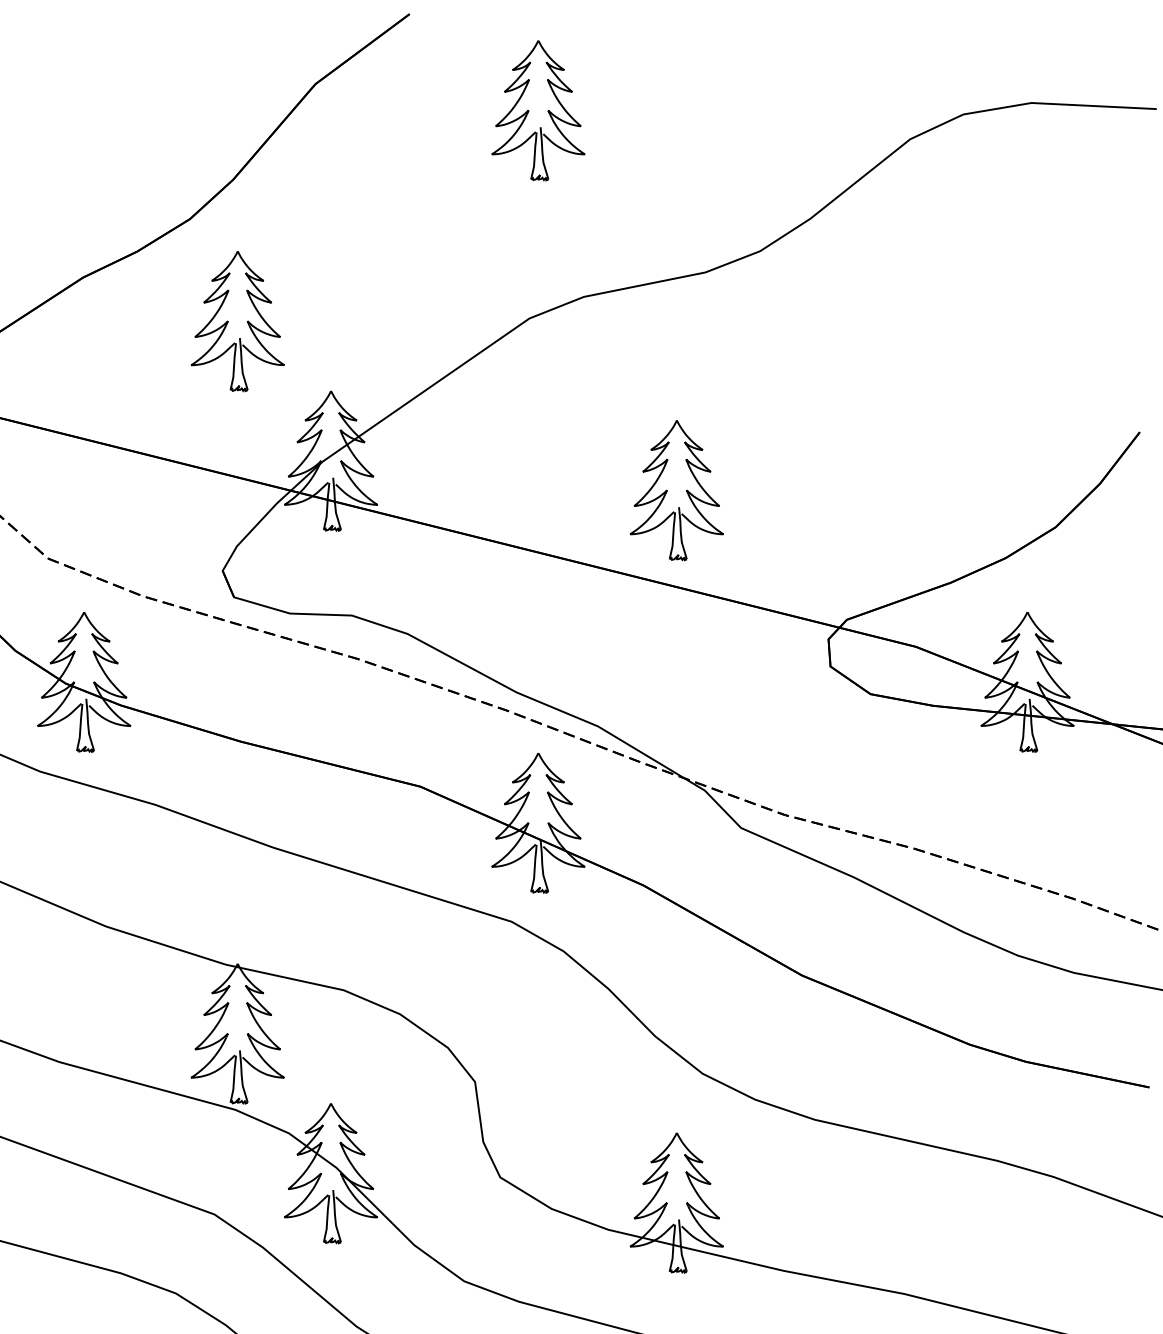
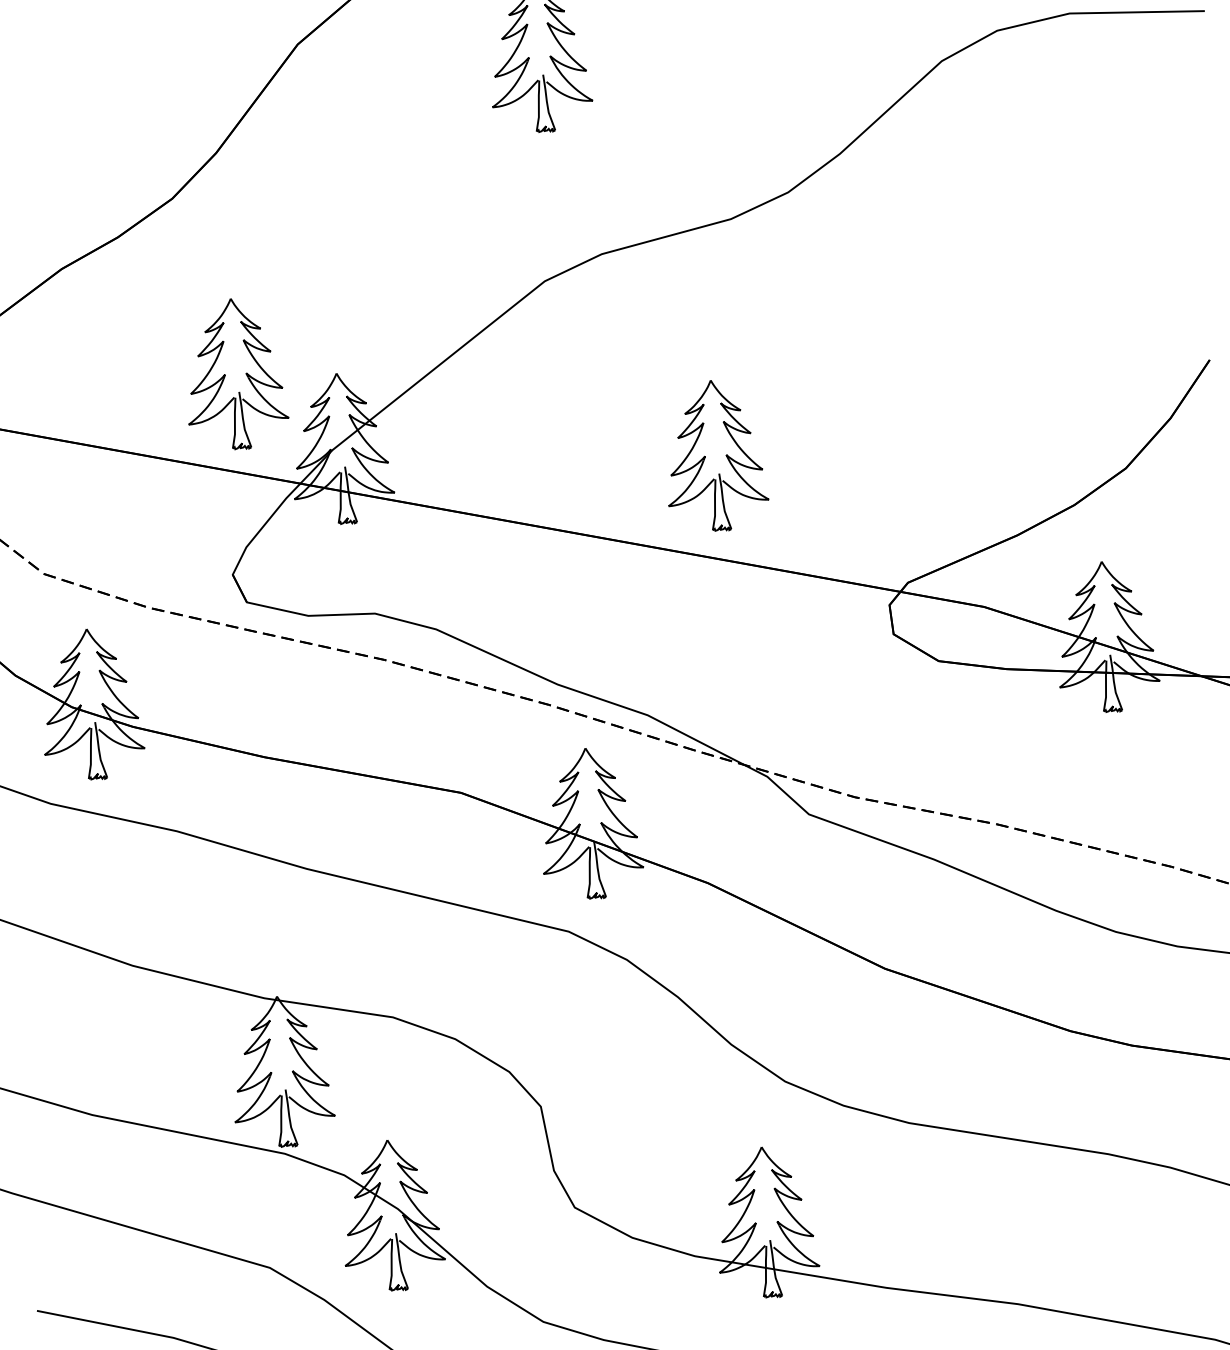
part: (237, 321) -> (235, 374), moved

